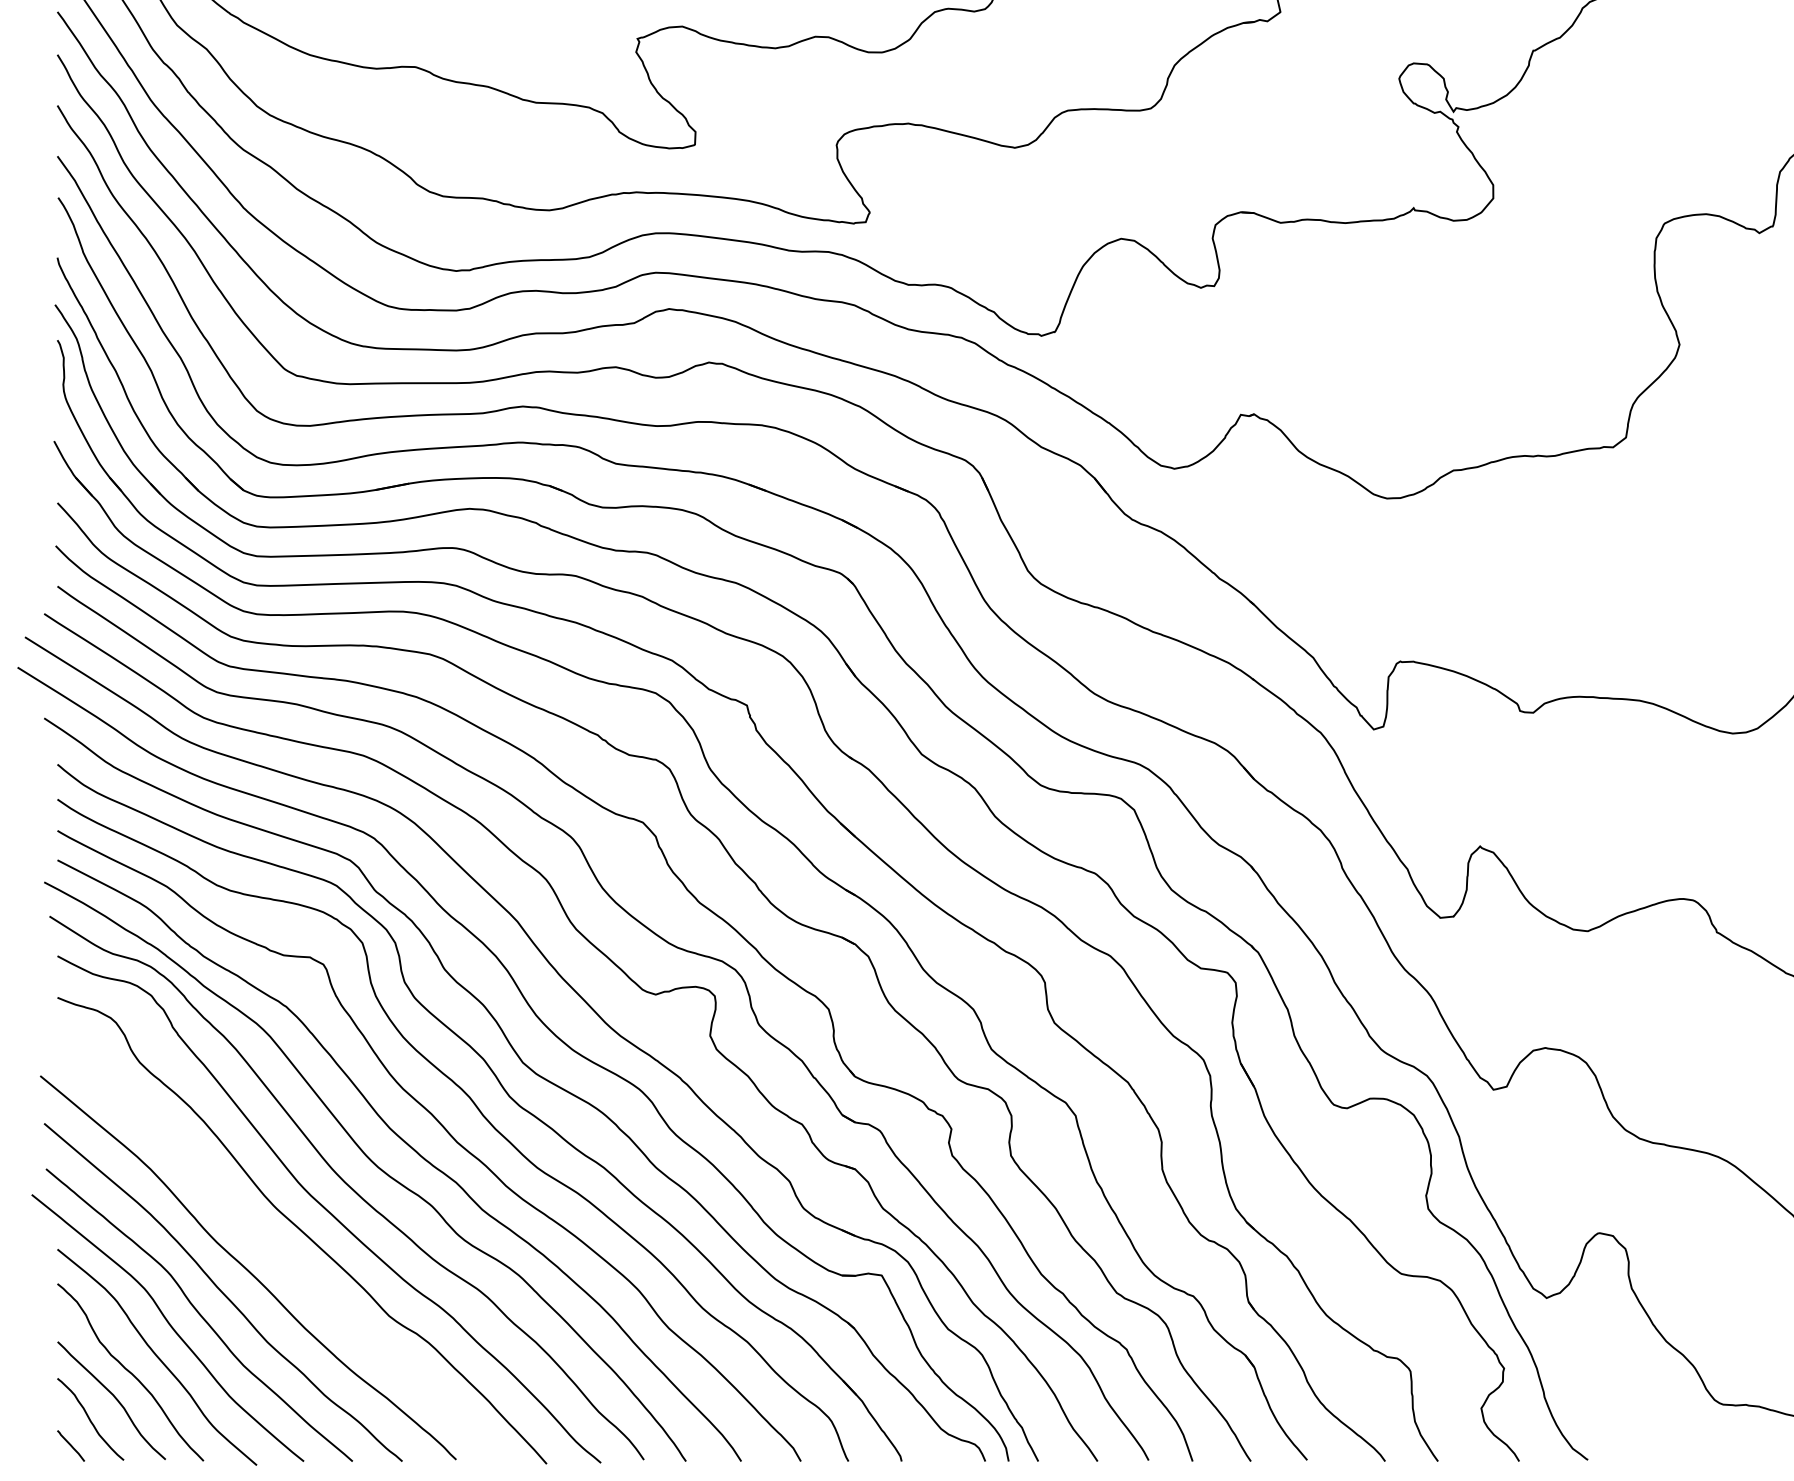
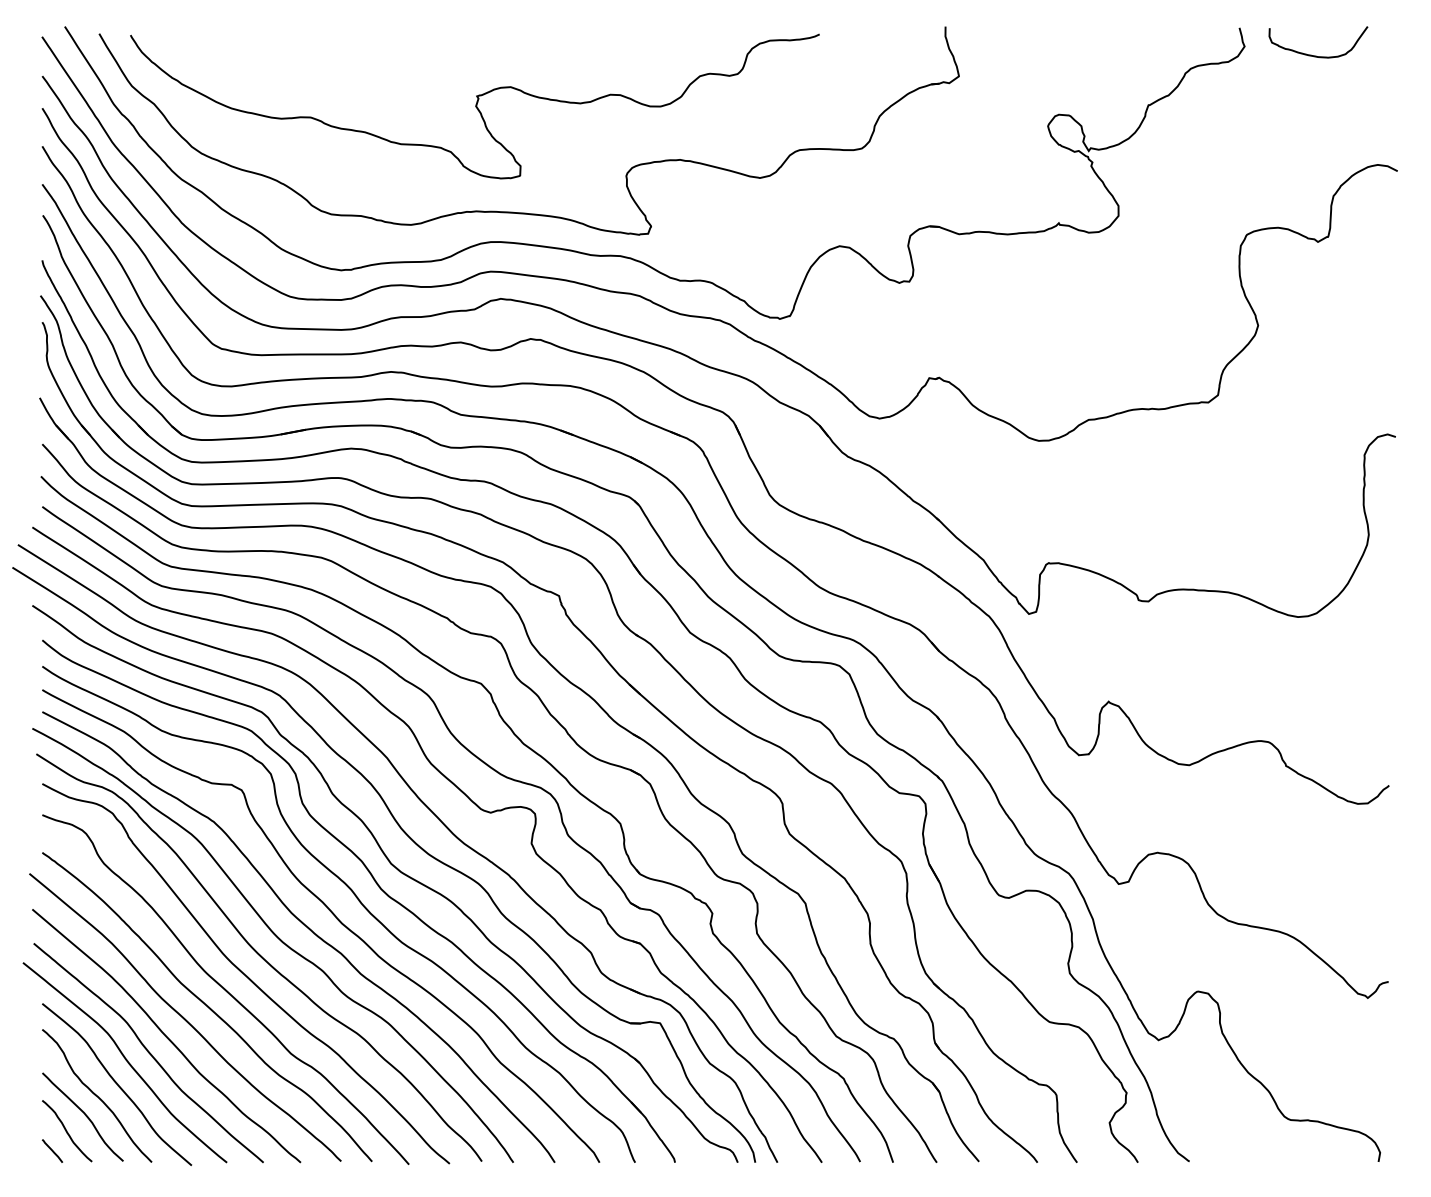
curve: (277, 1254) -> (207, 1007), added

